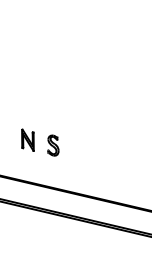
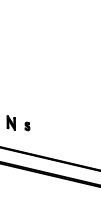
part: (53, 145) -> (27, 126), size x0.6

